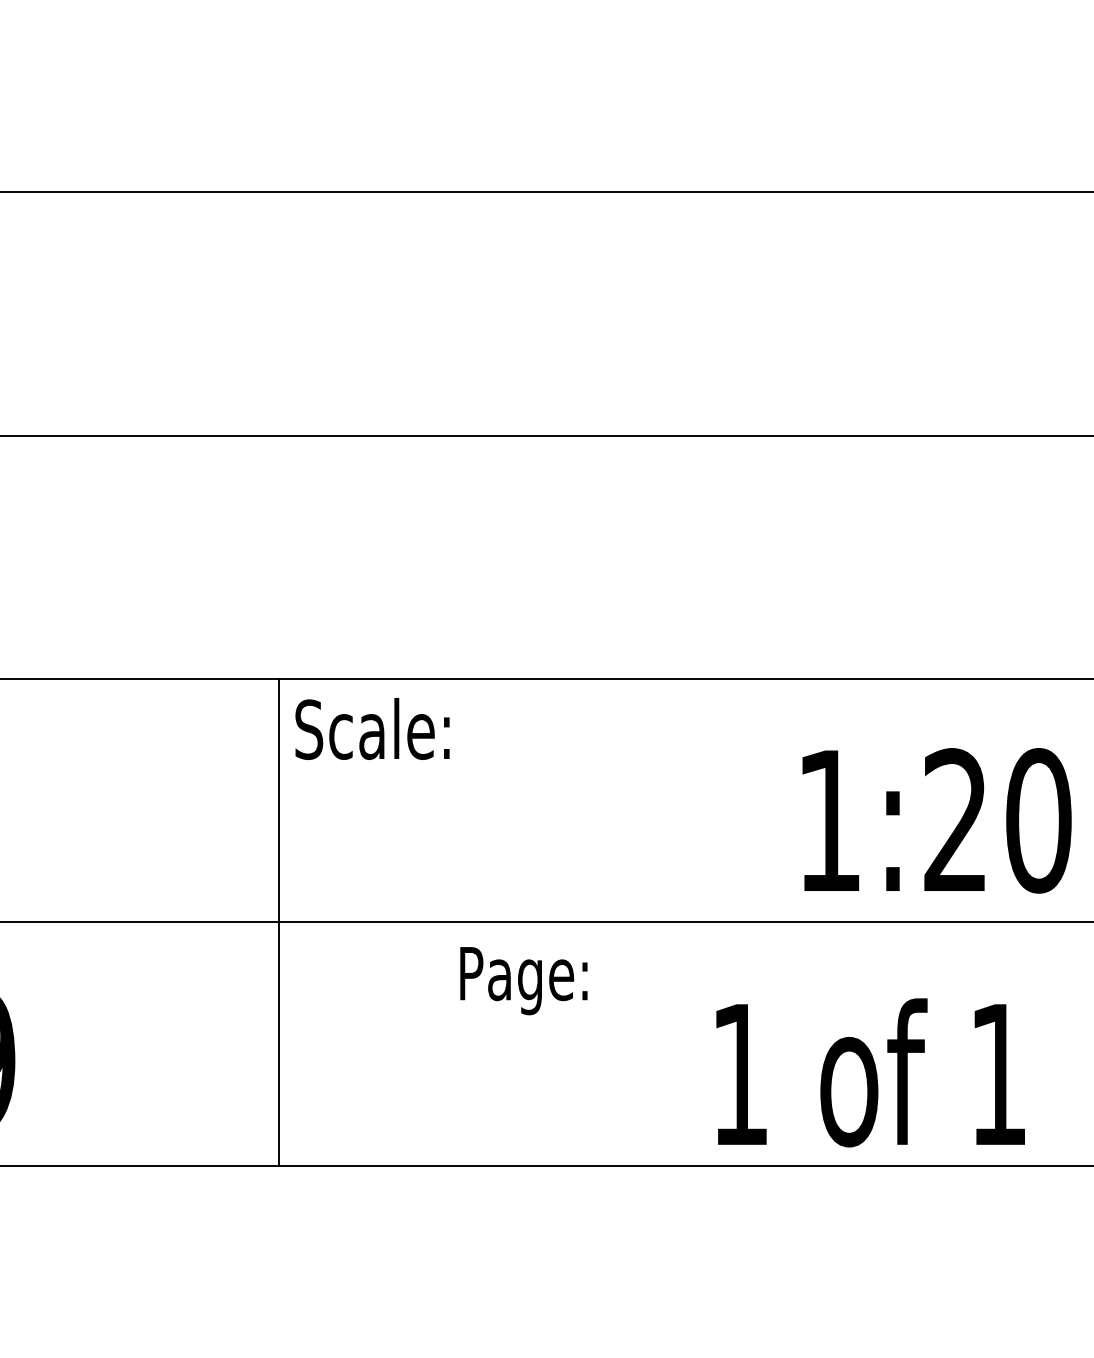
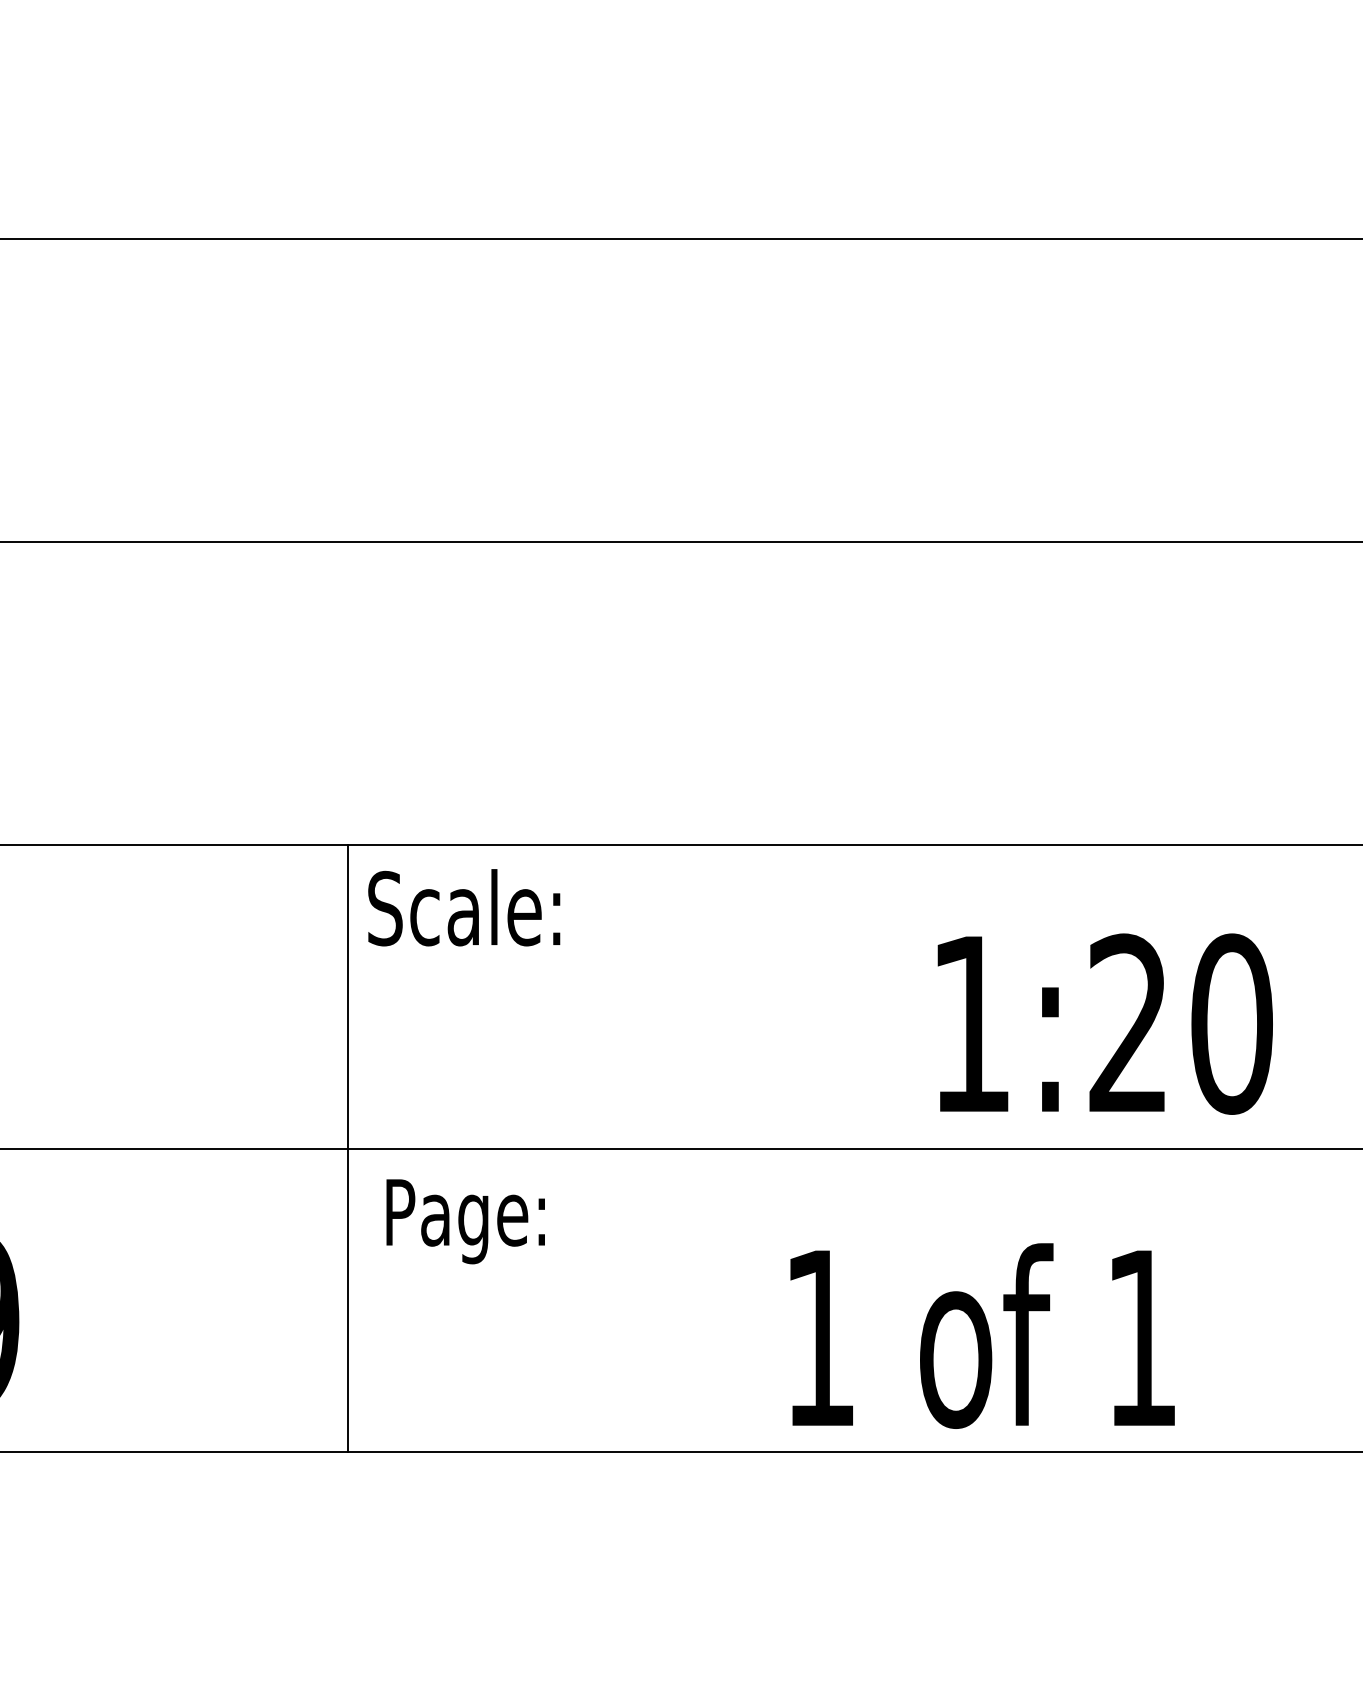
text: (936, 820) -> (1104, 1023), moved
text: (523, 980) -> (465, 1221), moved
text: (870, 1072) -> (982, 1335), moved

